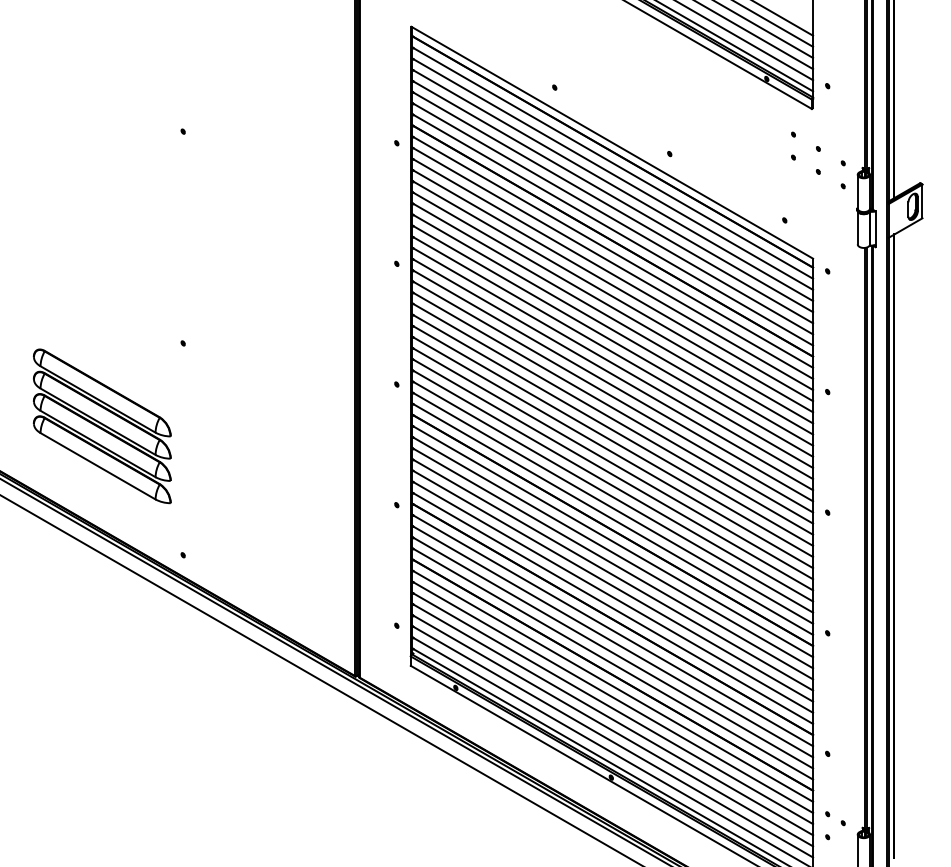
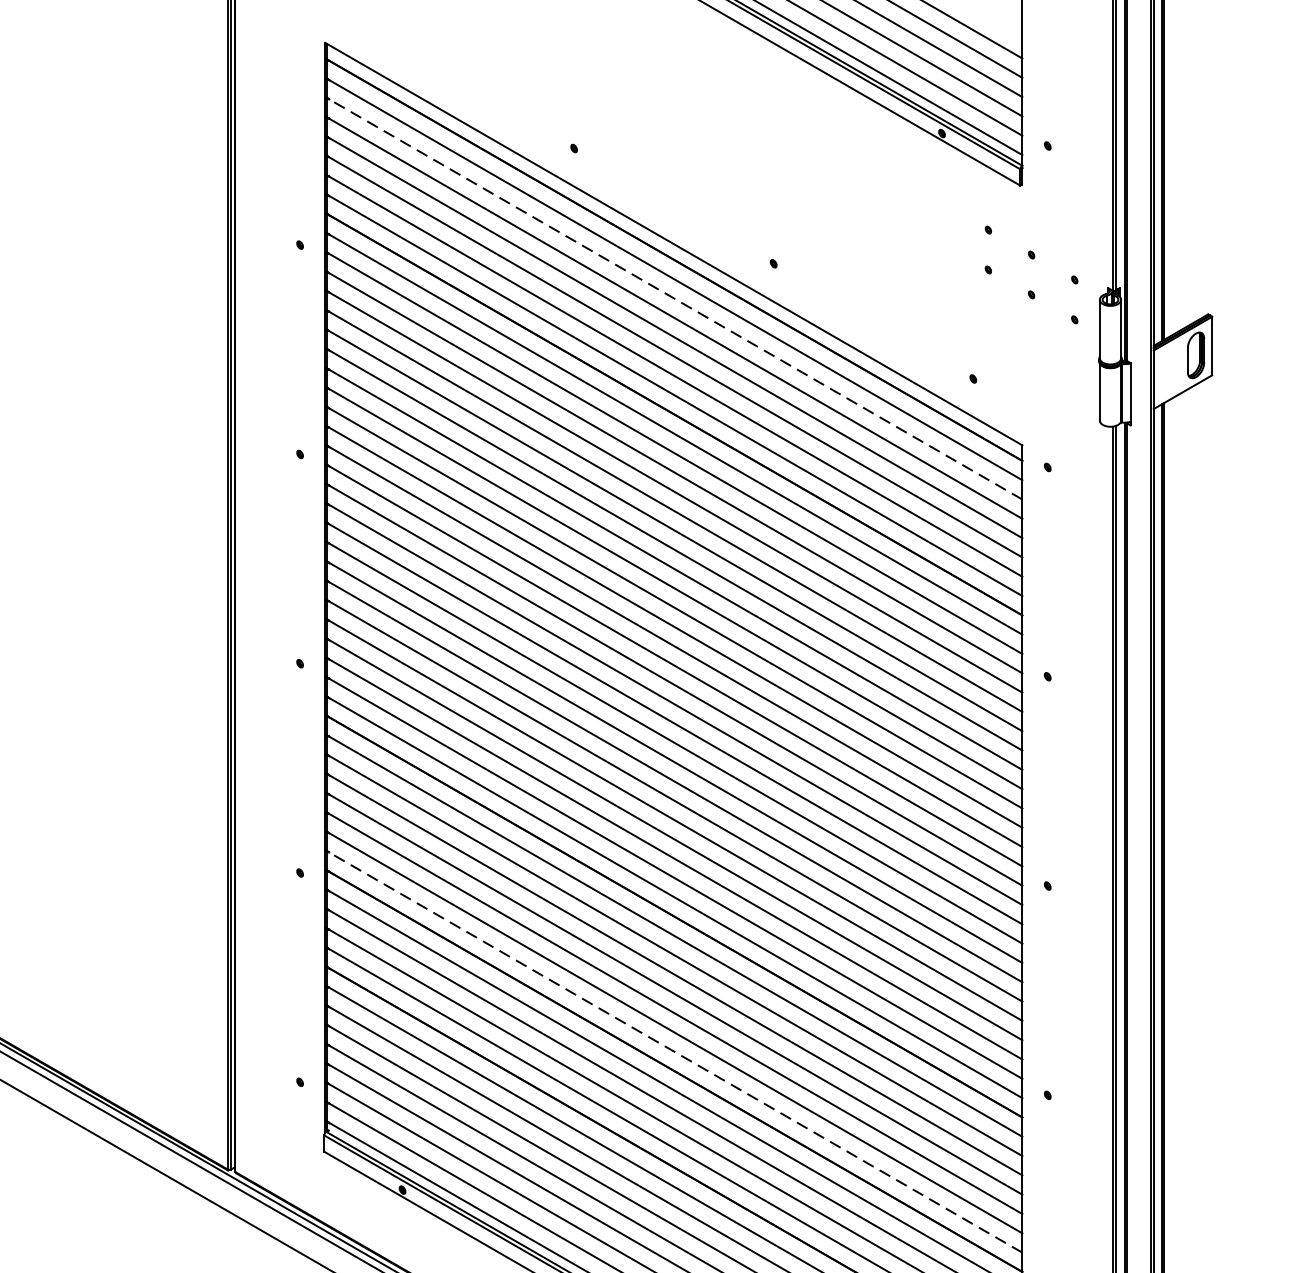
line: (612, 173) -> (674, 297), solid -> dashed
line: (612, 607) -> (674, 1050), solid -> dashed

